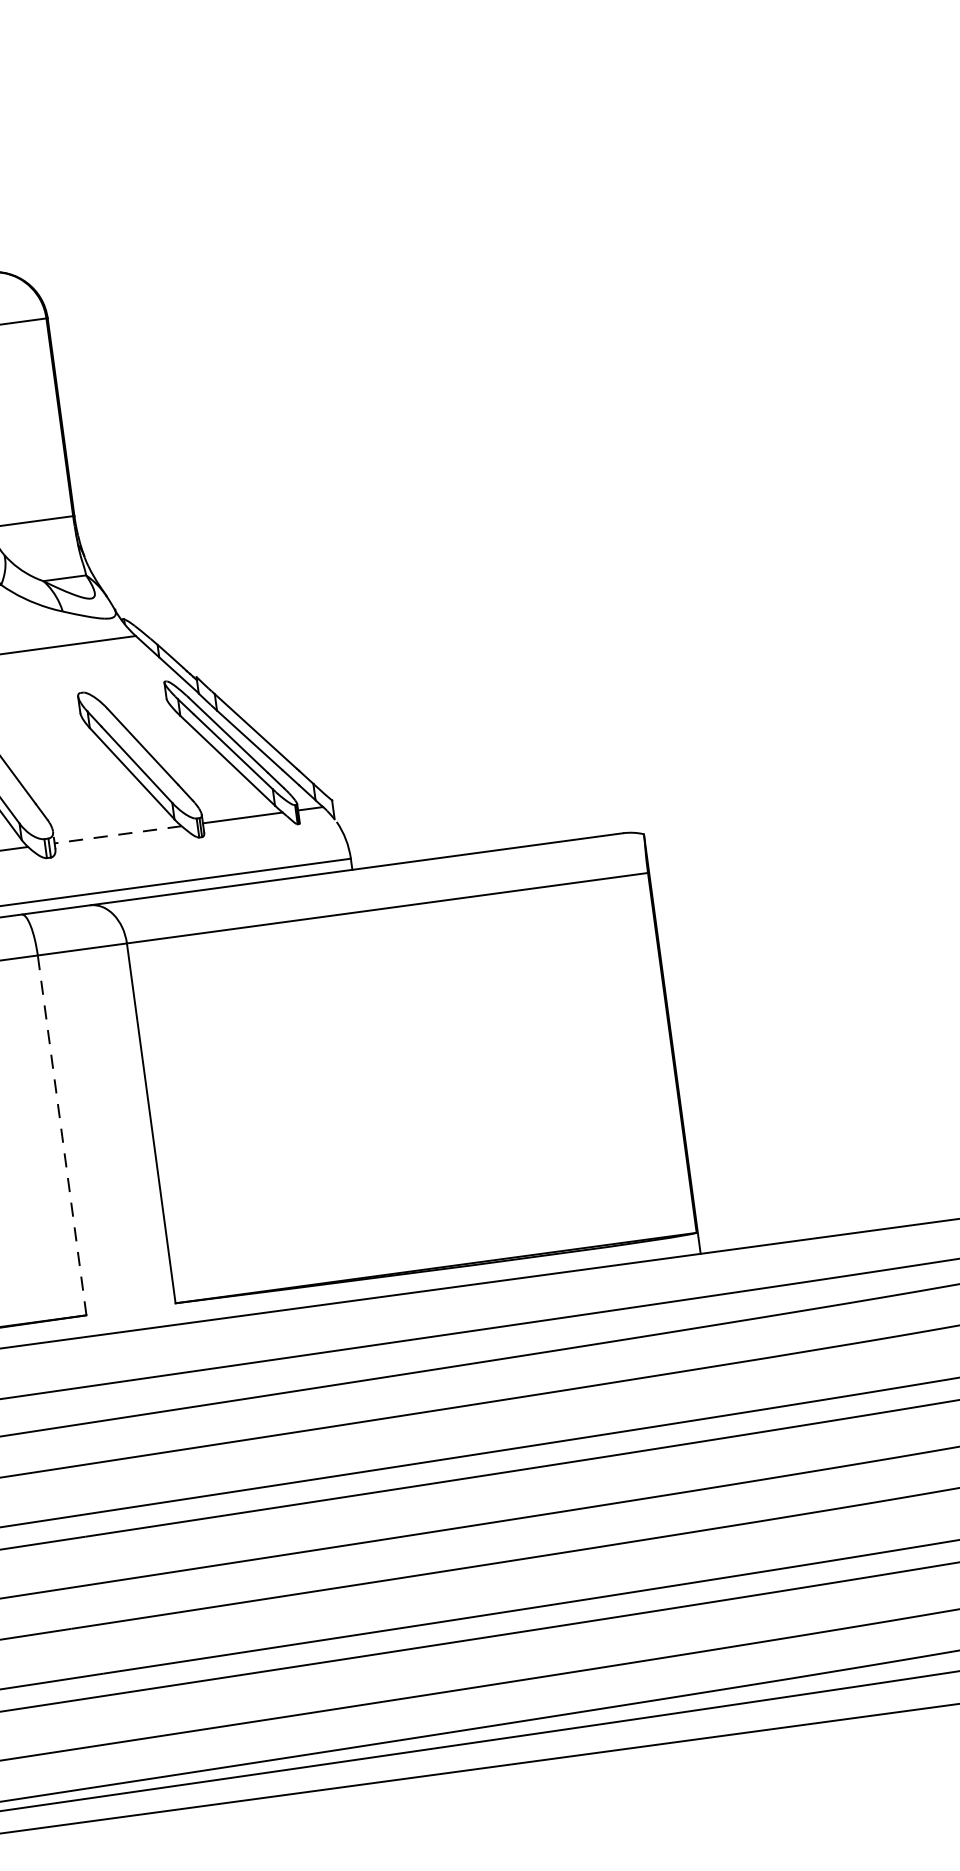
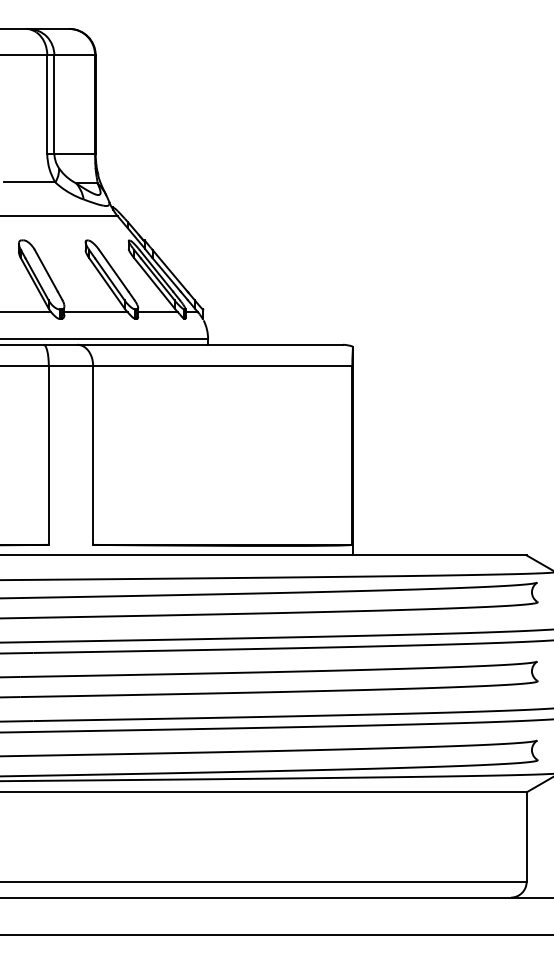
line: (117, 835) -> (95, 312), dashed -> solid
line: (61, 1135) -> (48, 455), dashed -> solid

